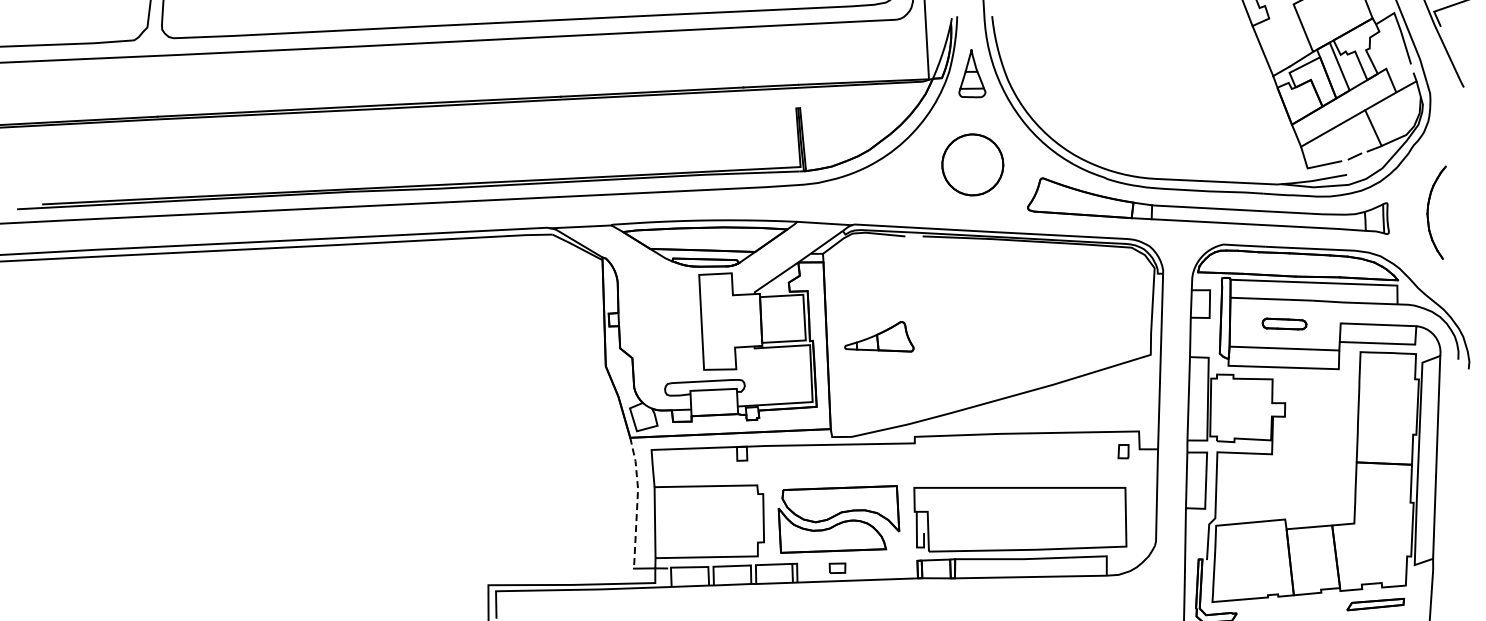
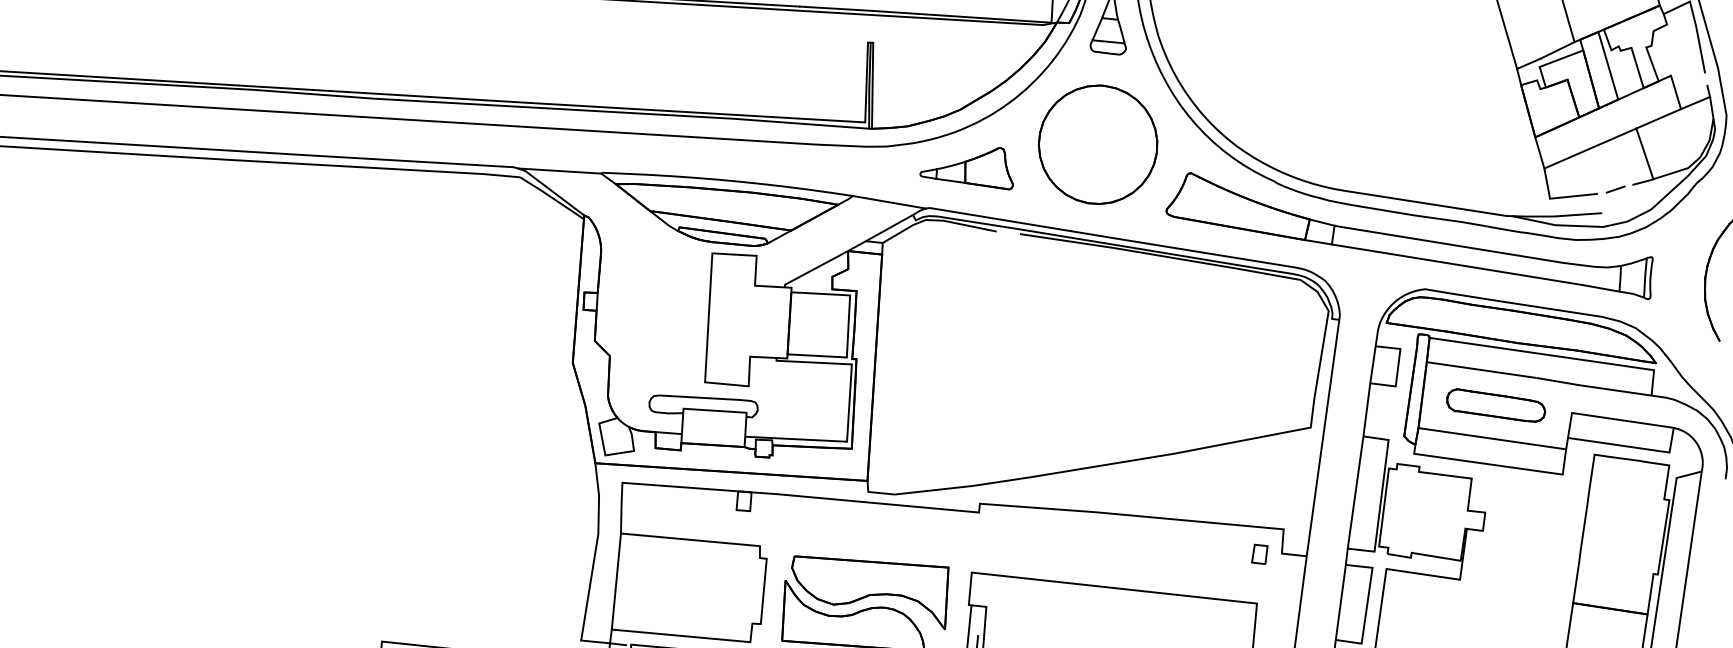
part: (972, 164) -> (1097, 144), size x1.43
part: (1284, 323) -> (1496, 404), size x1.67
part: (879, 336) -> (968, 164), moved
line: (637, 501) -> (595, 550), dashed -> solid

